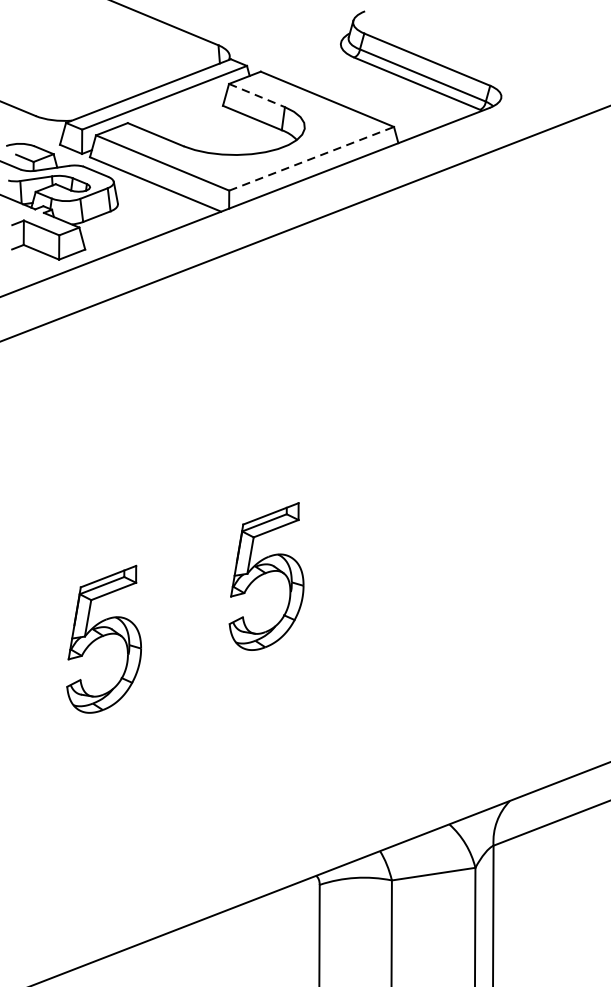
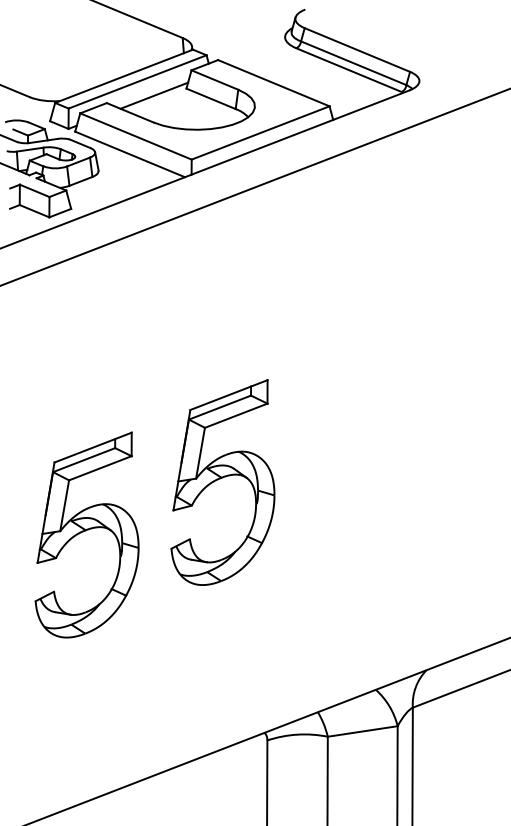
line: (257, 96) -> (215, 80), dashed -> solid
line: (184, 114) -> (154, 95), added
line: (311, 158) -> (260, 132), dashed -> solid
part: (266, 576) -> (222, 482), size x1.67
part: (103, 638) -> (86, 534), size x1.67

